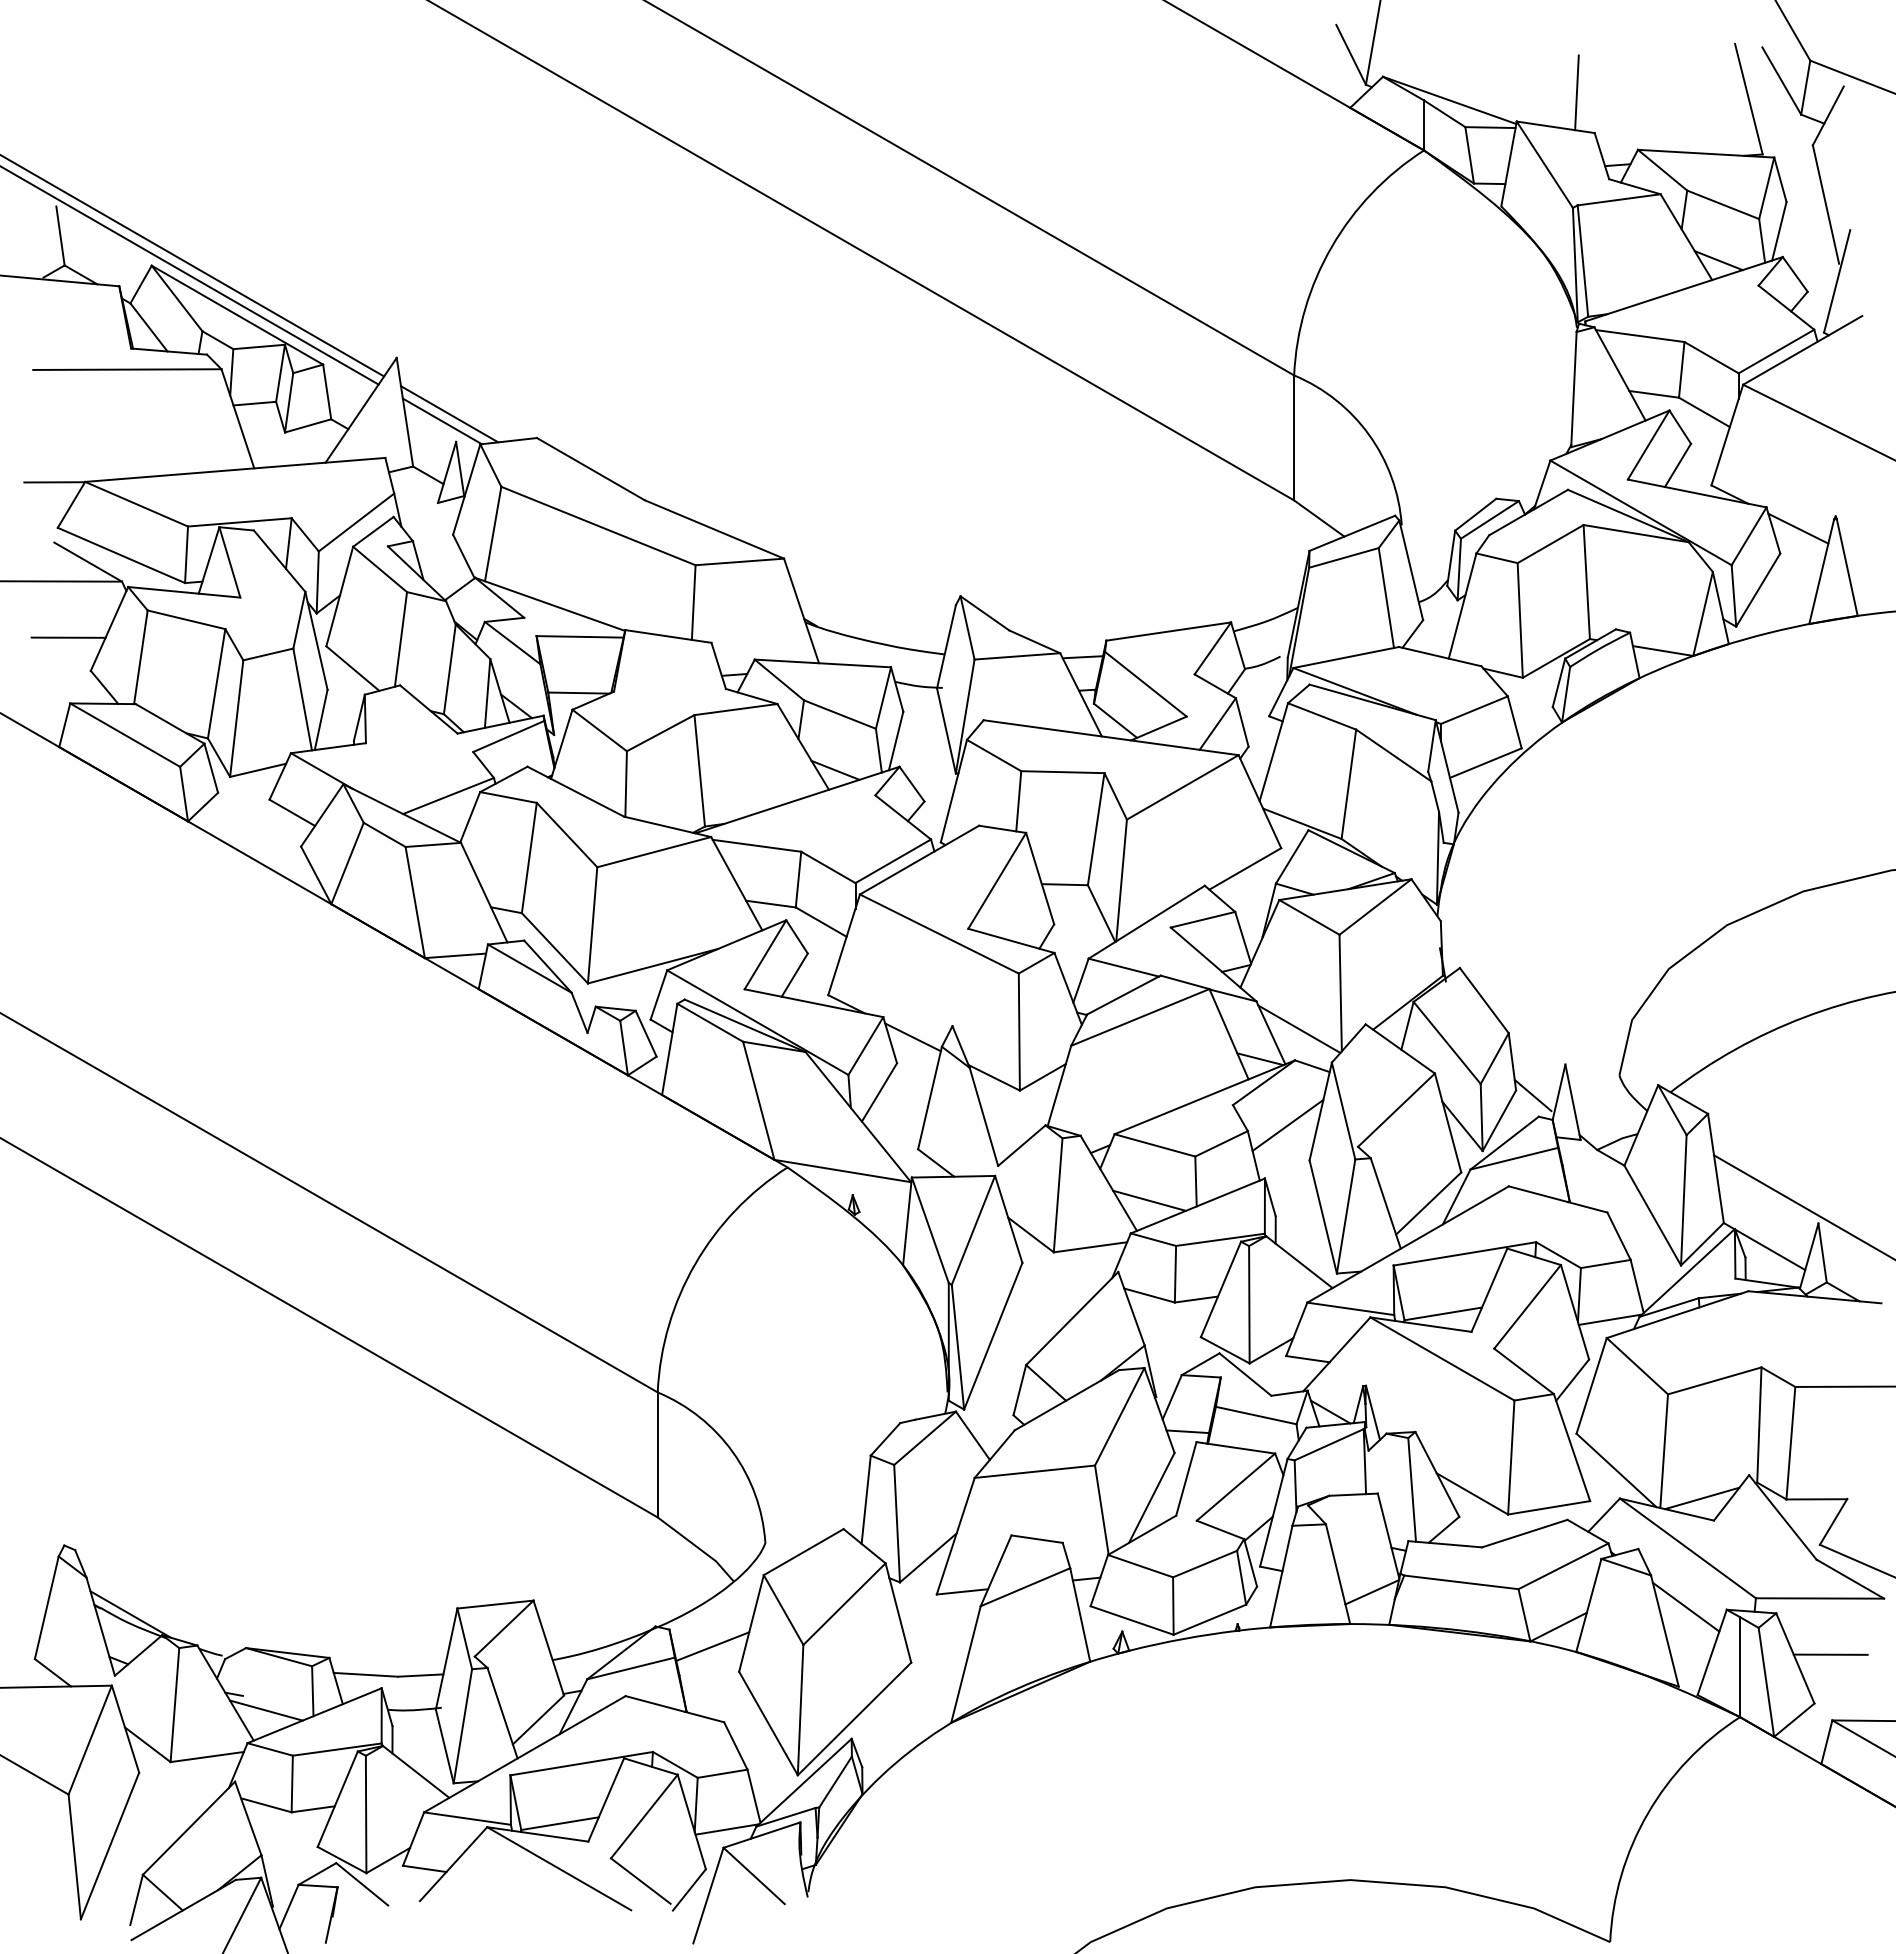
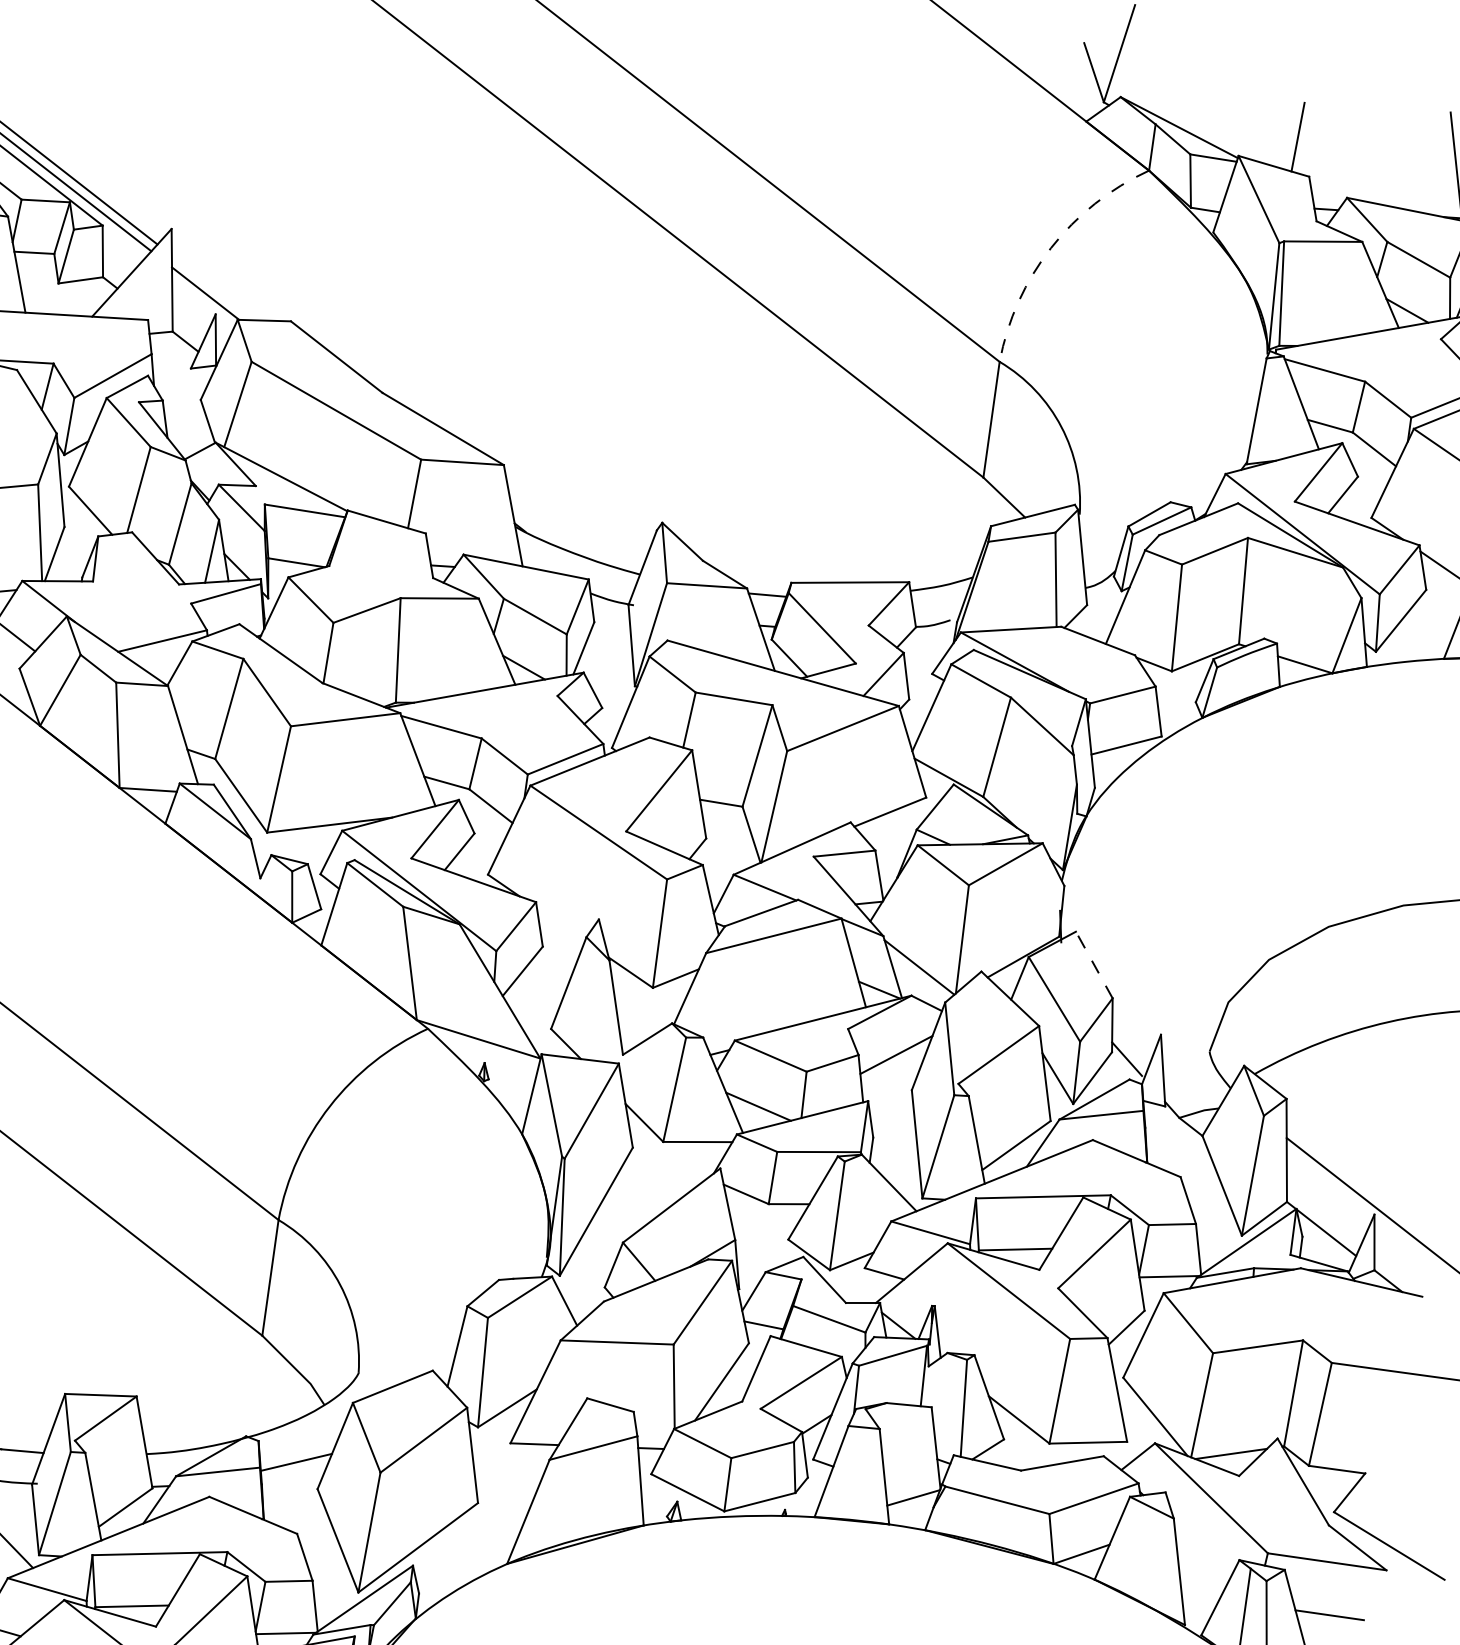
arc: (1331, 247) -> (1050, 248), solid -> dashed
line: (449, 414) -> (213, 288), removed
line: (1484, 1000) -> (1094, 964), solid -> dashed
line: (912, 1037) -> (560, 924), removed
line: (1685, 1606) -> (1201, 1551), removed

